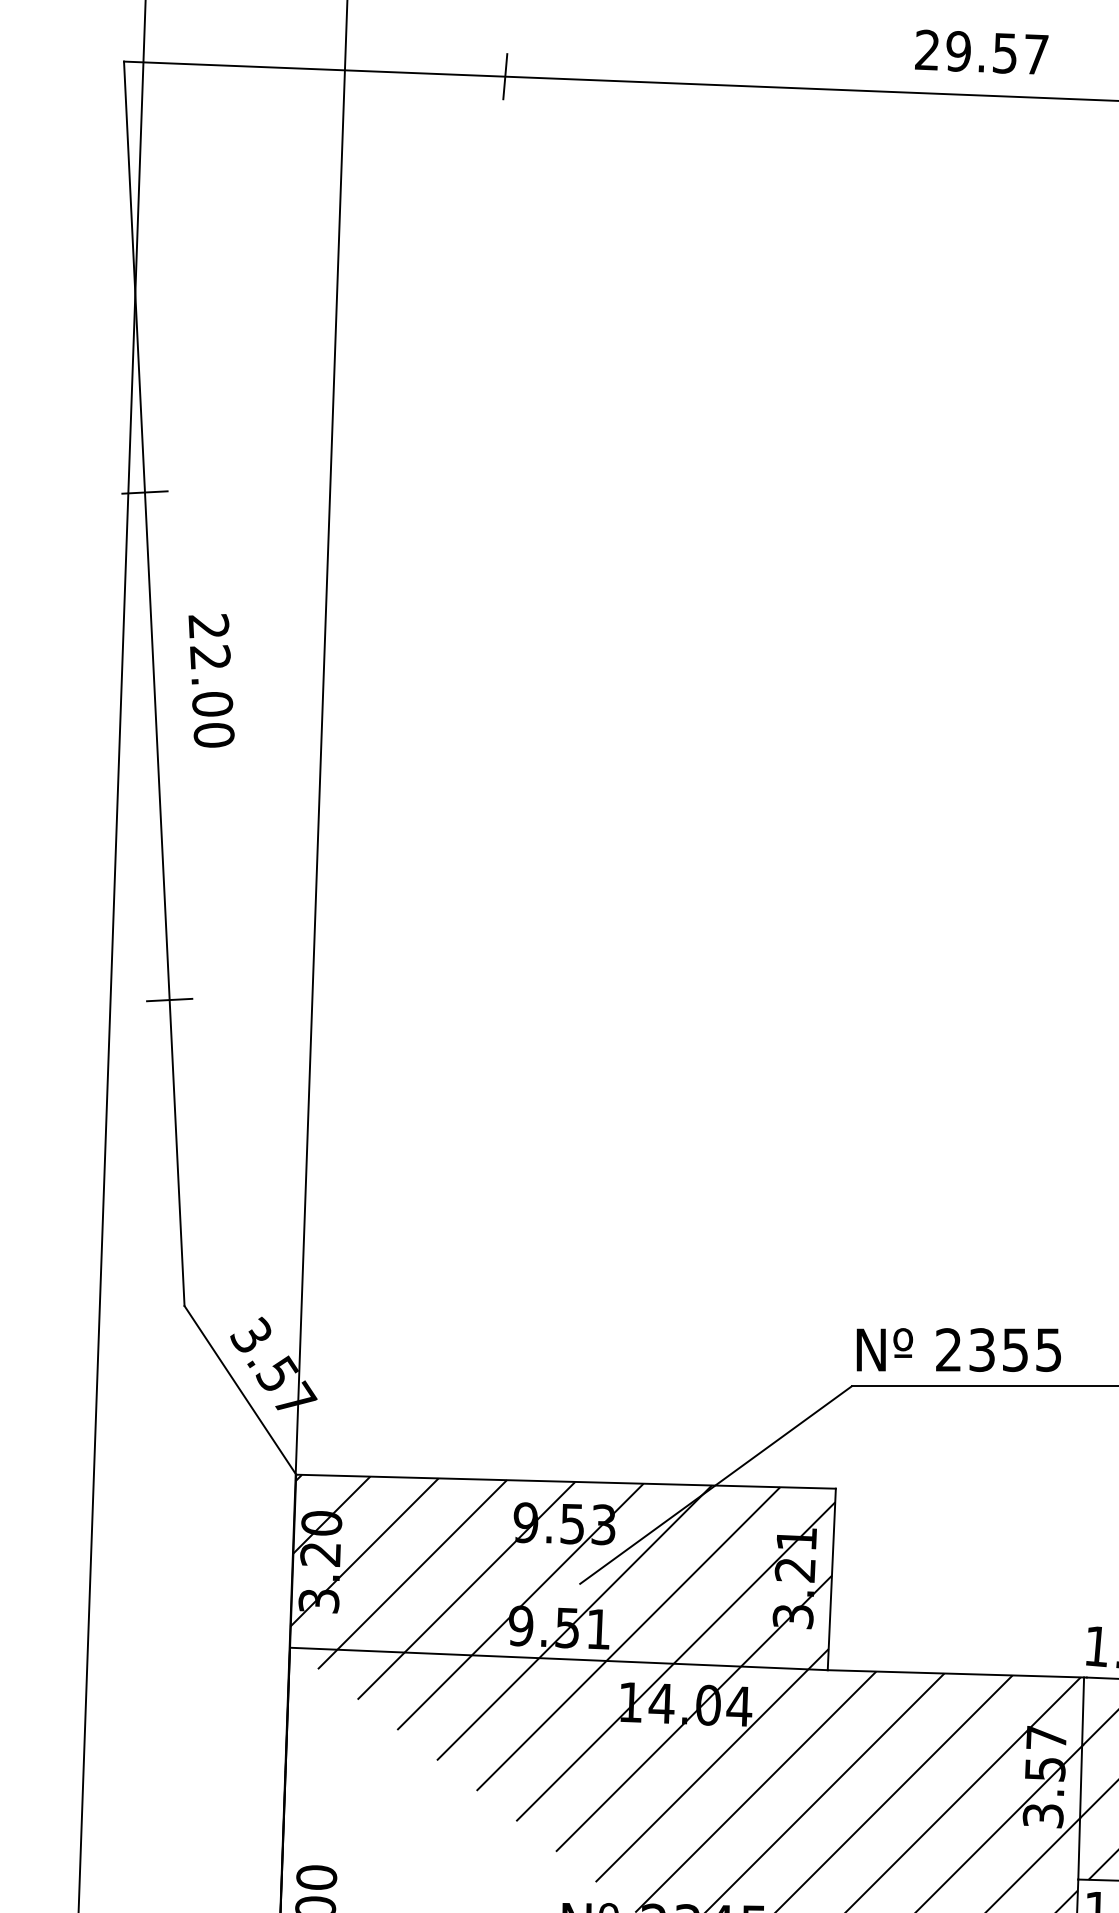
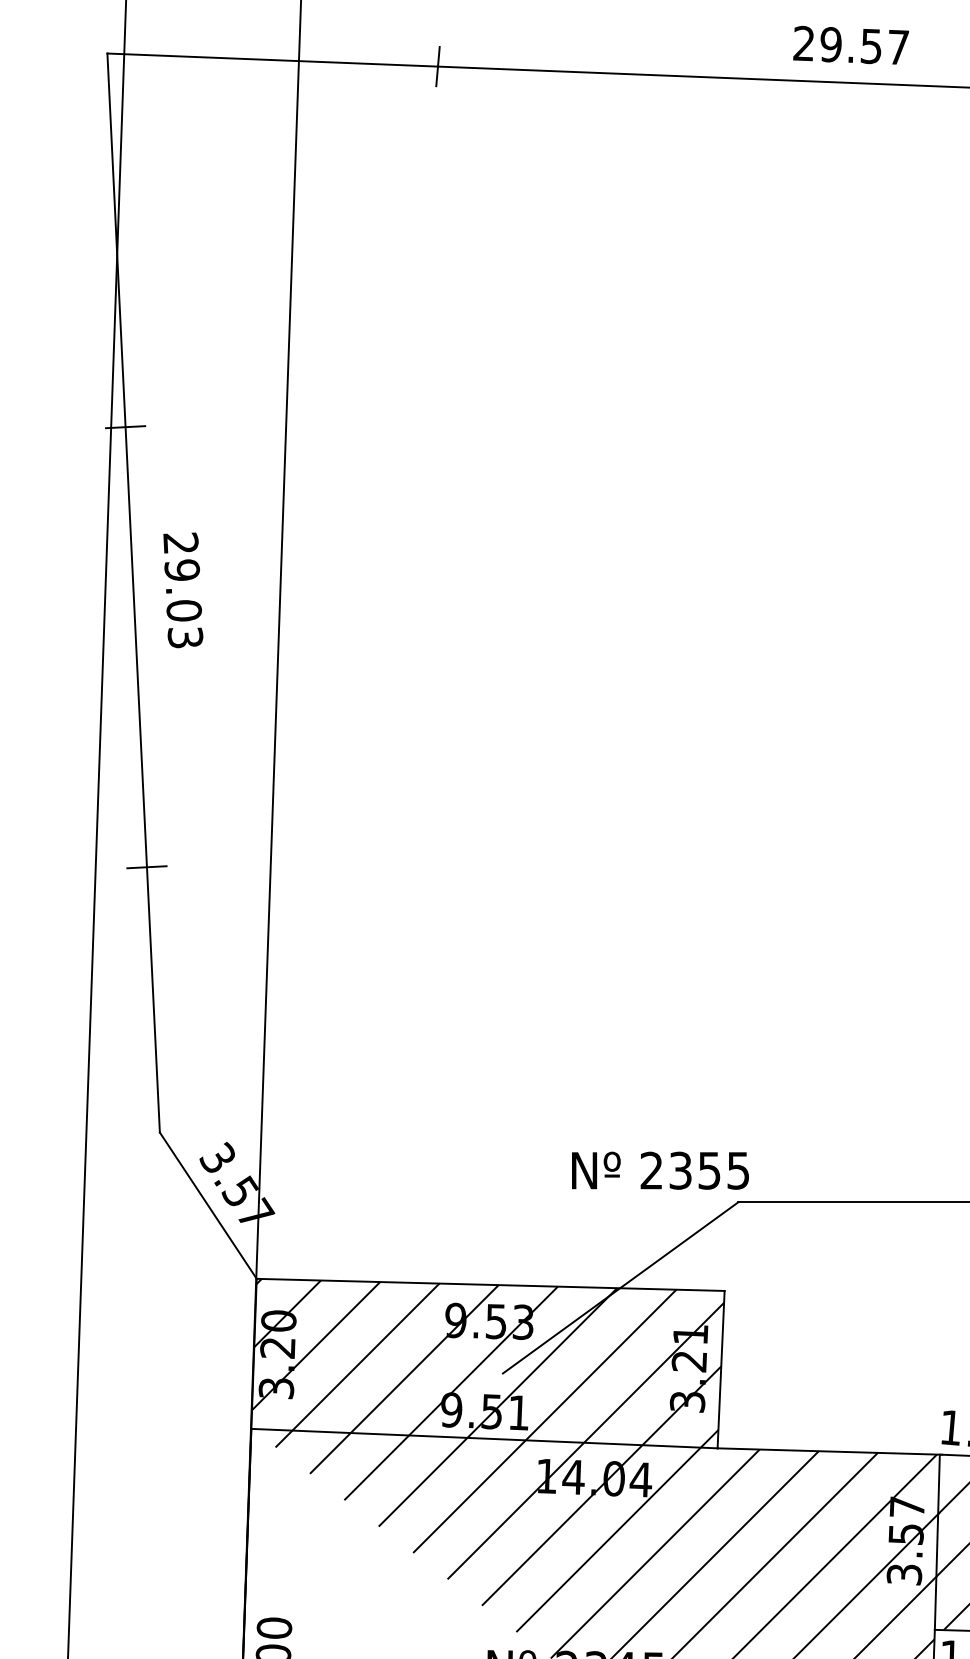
text: (211, 696) -> (183, 604), 22.00 -> 29.03
text: (958, 1349) -> (660, 1170), moved

